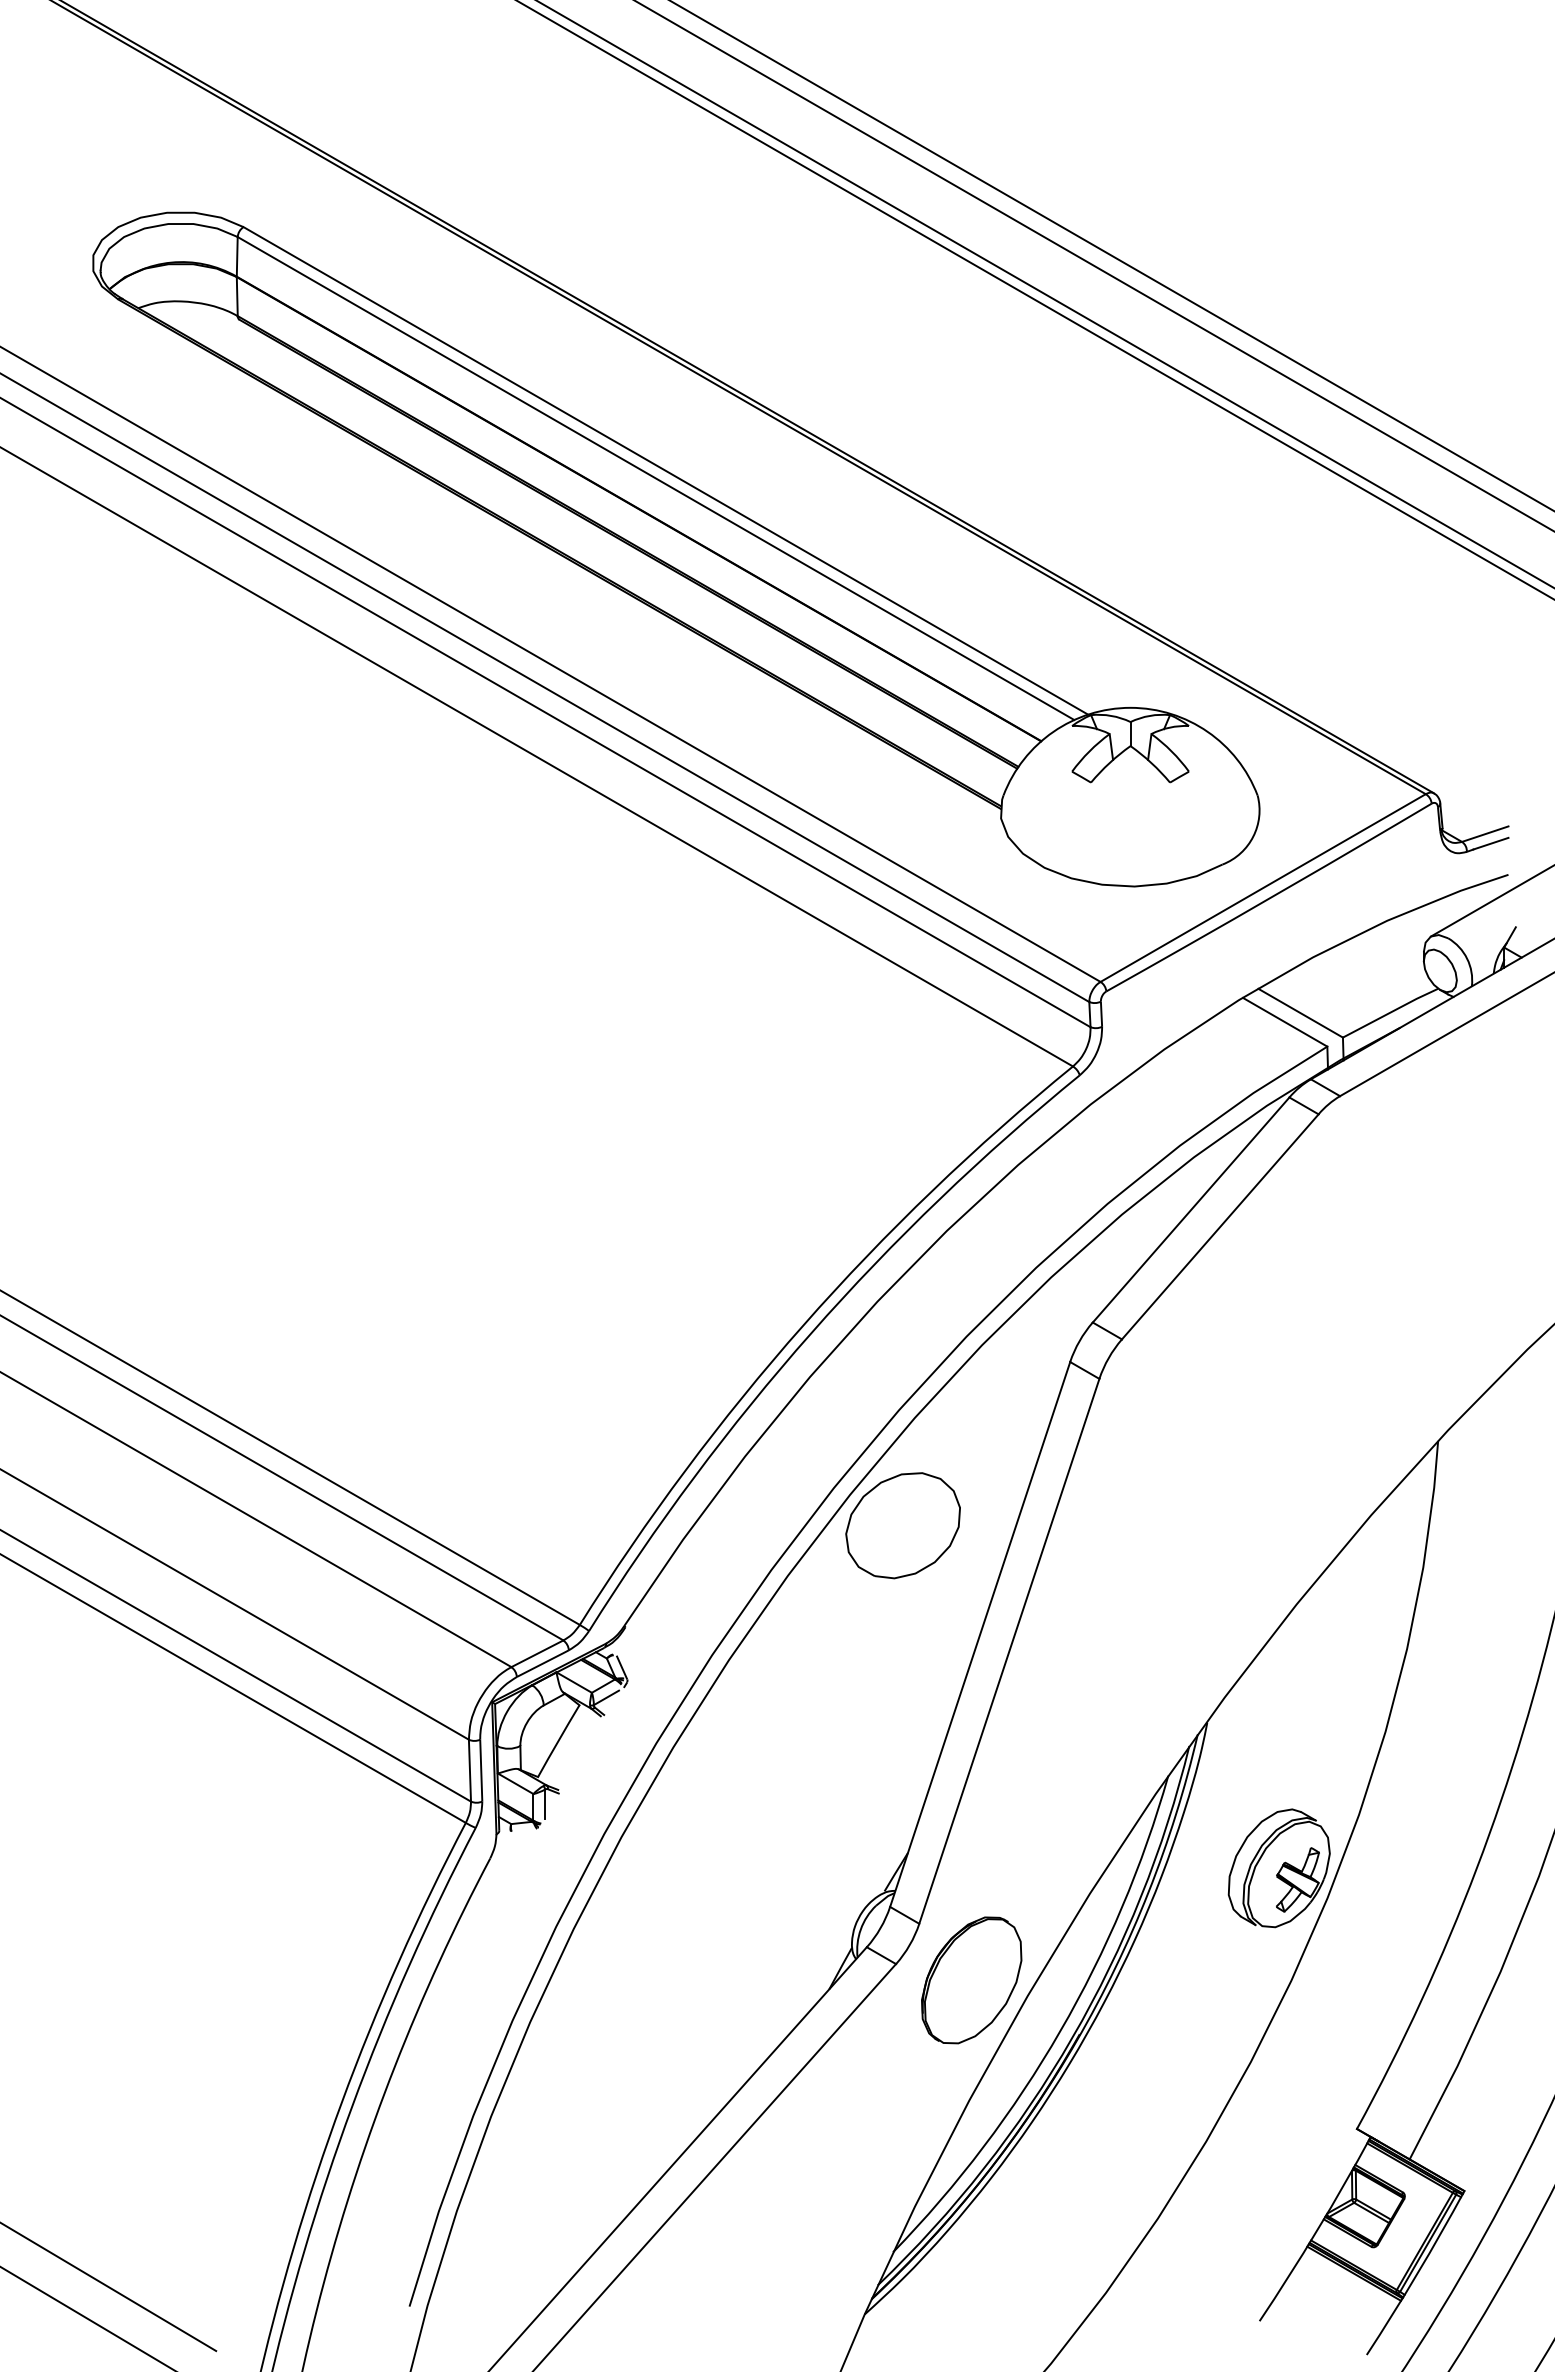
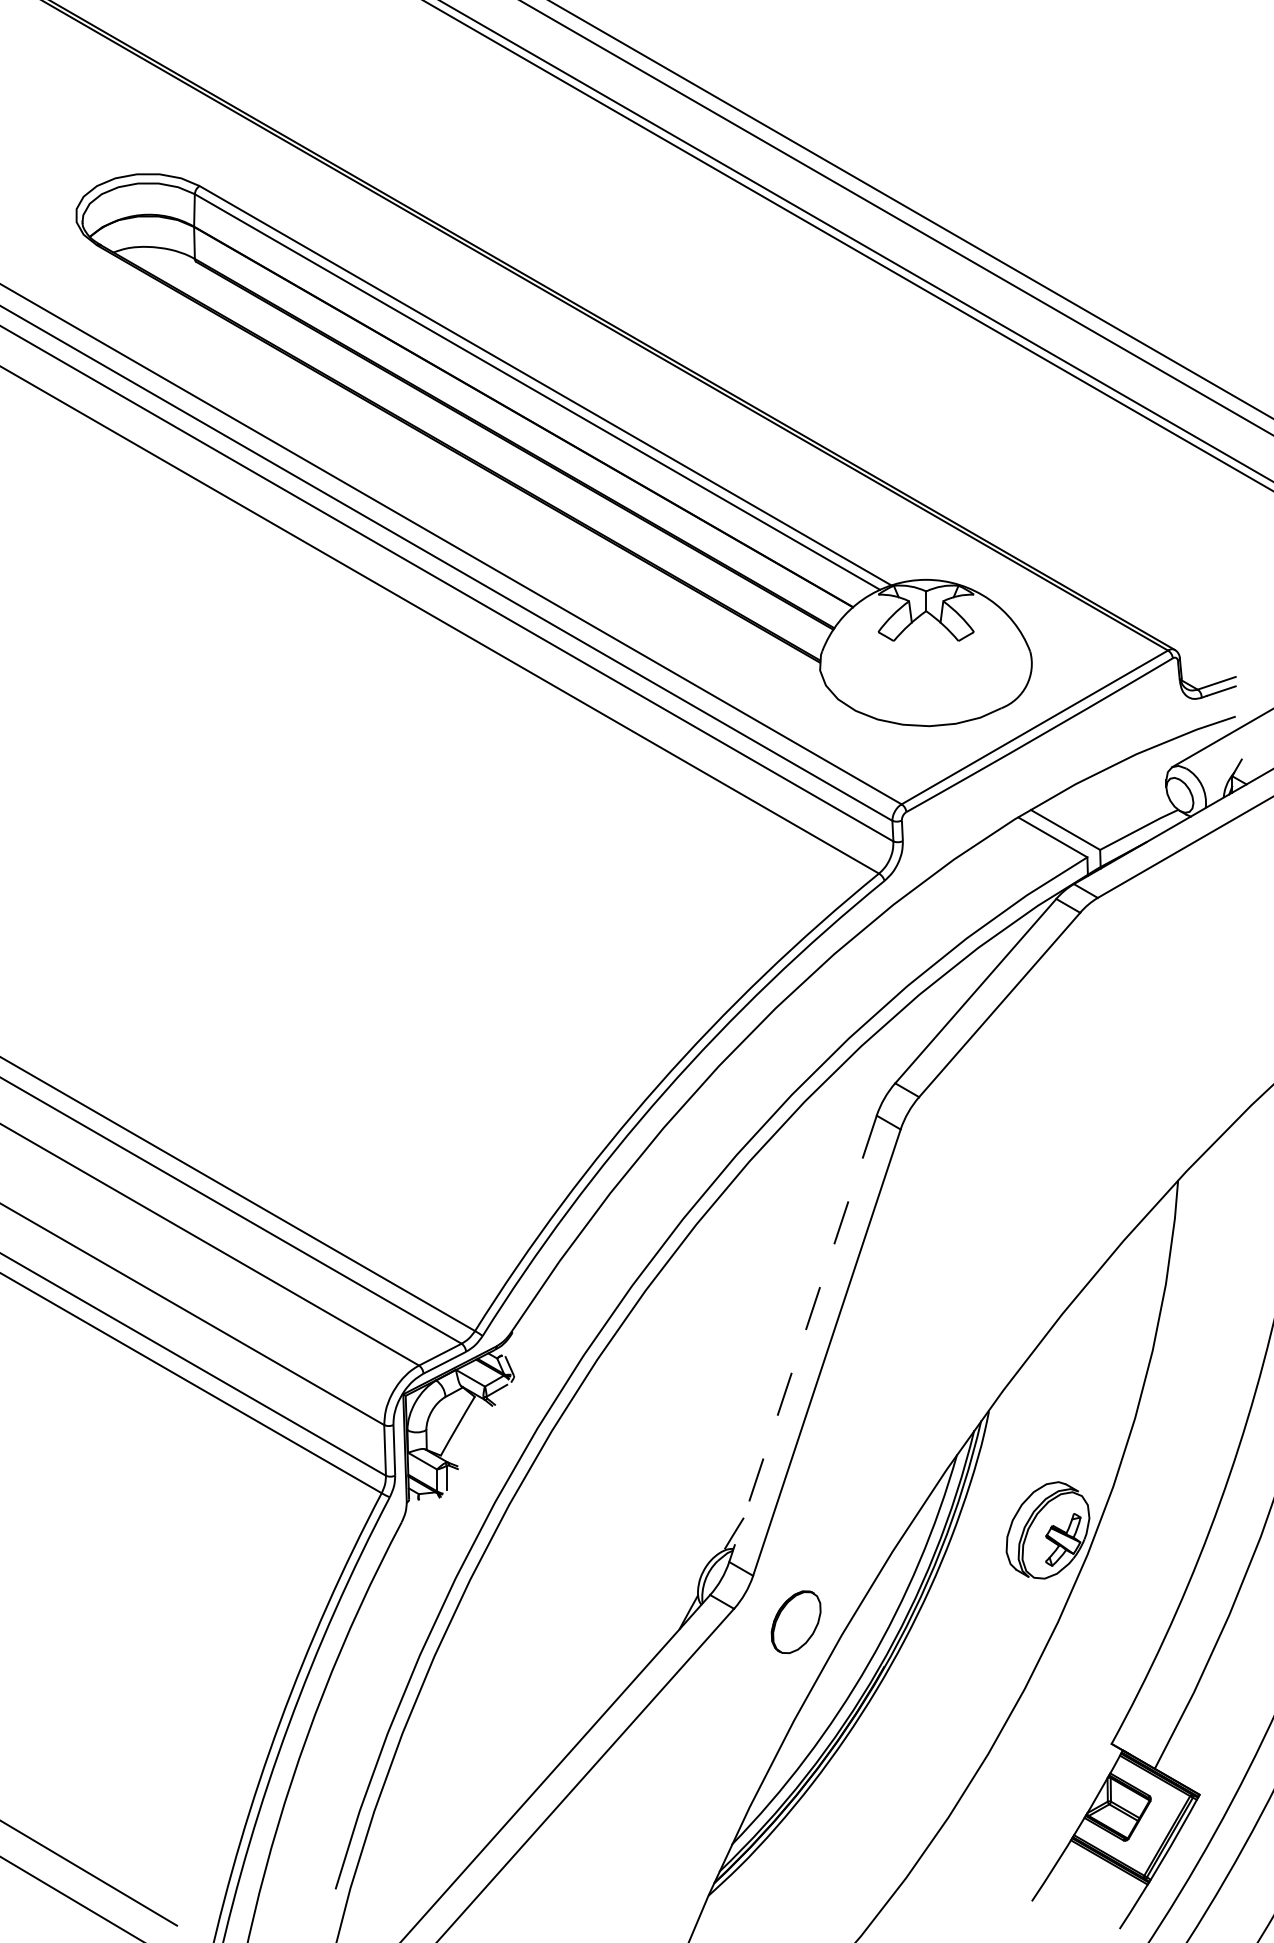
part: (902, 1525) -> (739, 1249), removed
line: (980, 1634) -> (803, 1338), solid -> dashed
part: (971, 1980) -> (795, 1622), size x0.6

